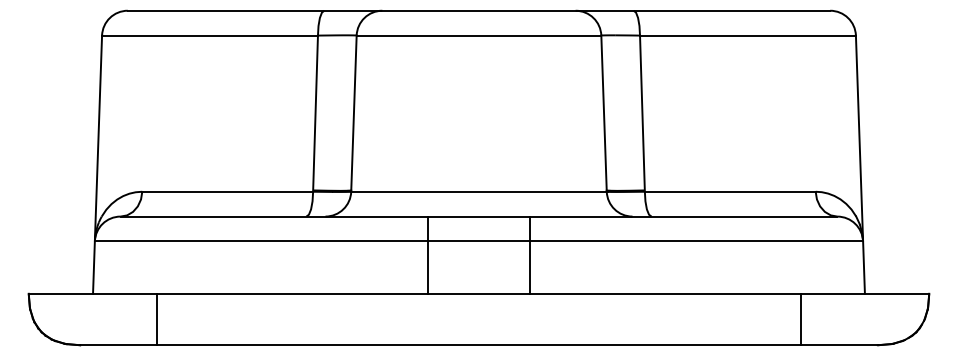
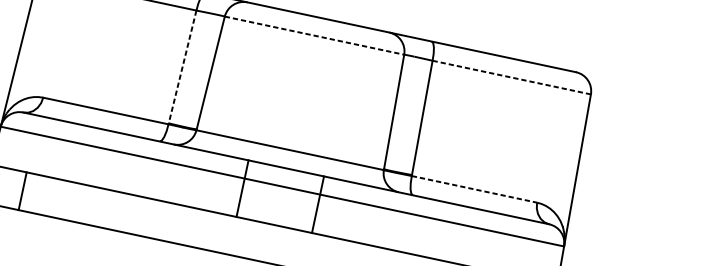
line: (479, 35) -> (314, 35), solid -> dashed
line: (747, 35) -> (511, 77), solid -> dashed
line: (315, 114) -> (182, 68), solid -> dashed
line: (730, 191) -> (474, 189), solid -> dashed
line: (157, 319) -> (22, 191), moved

